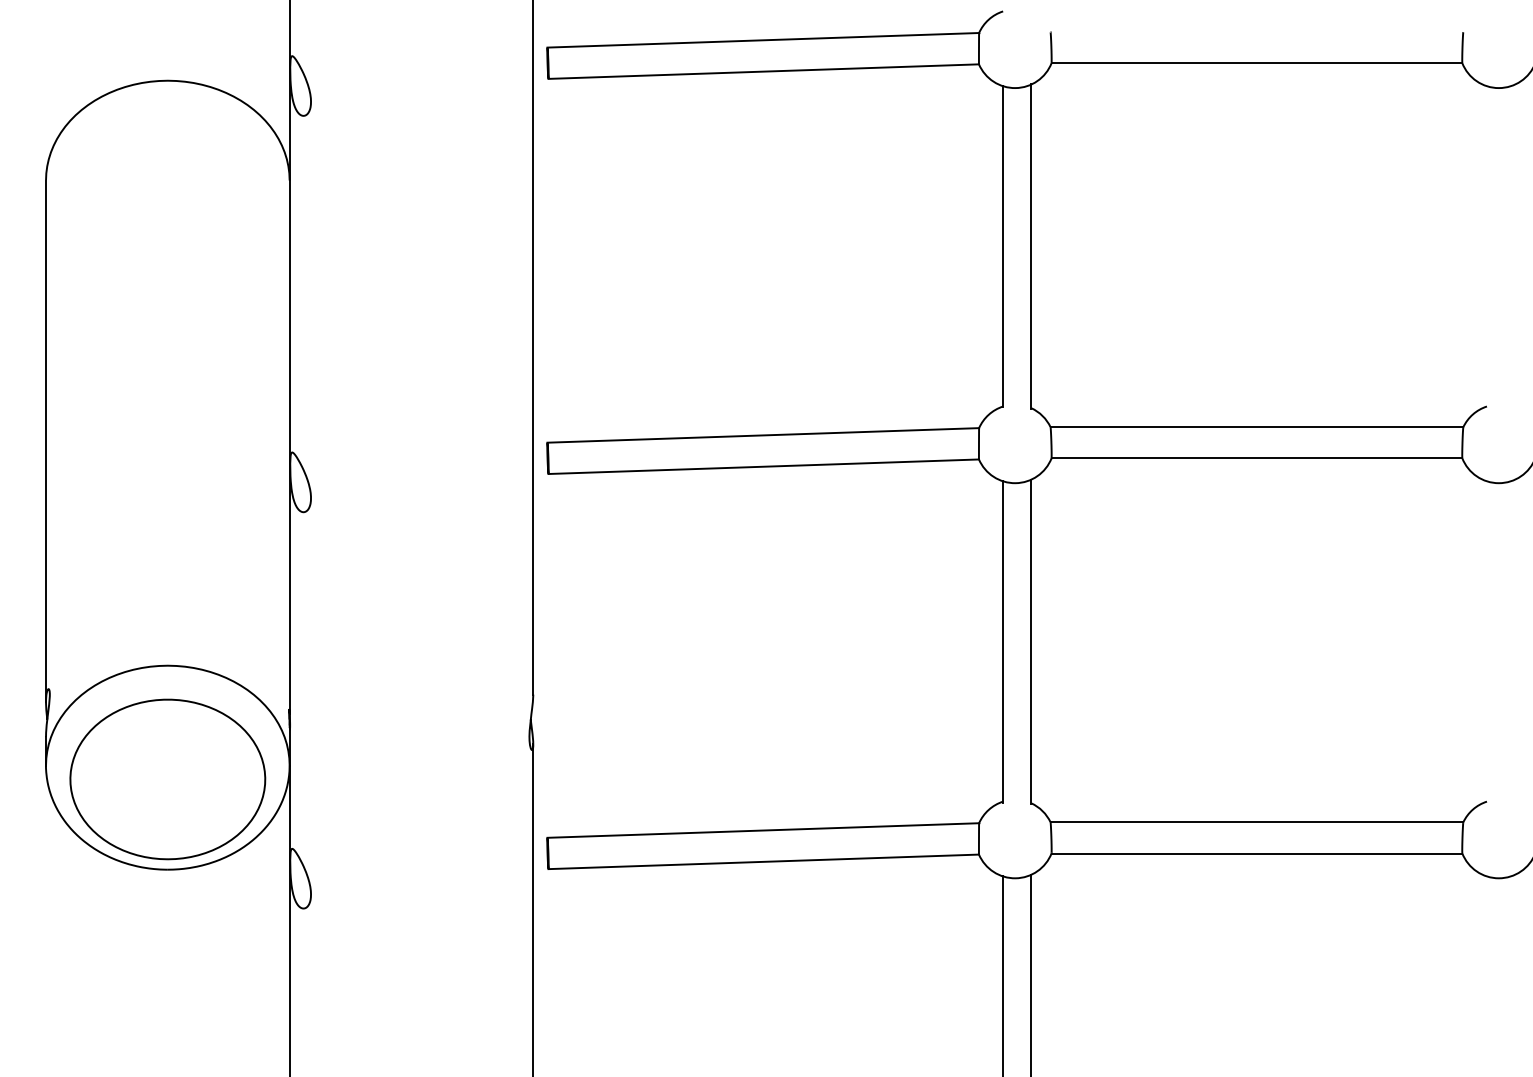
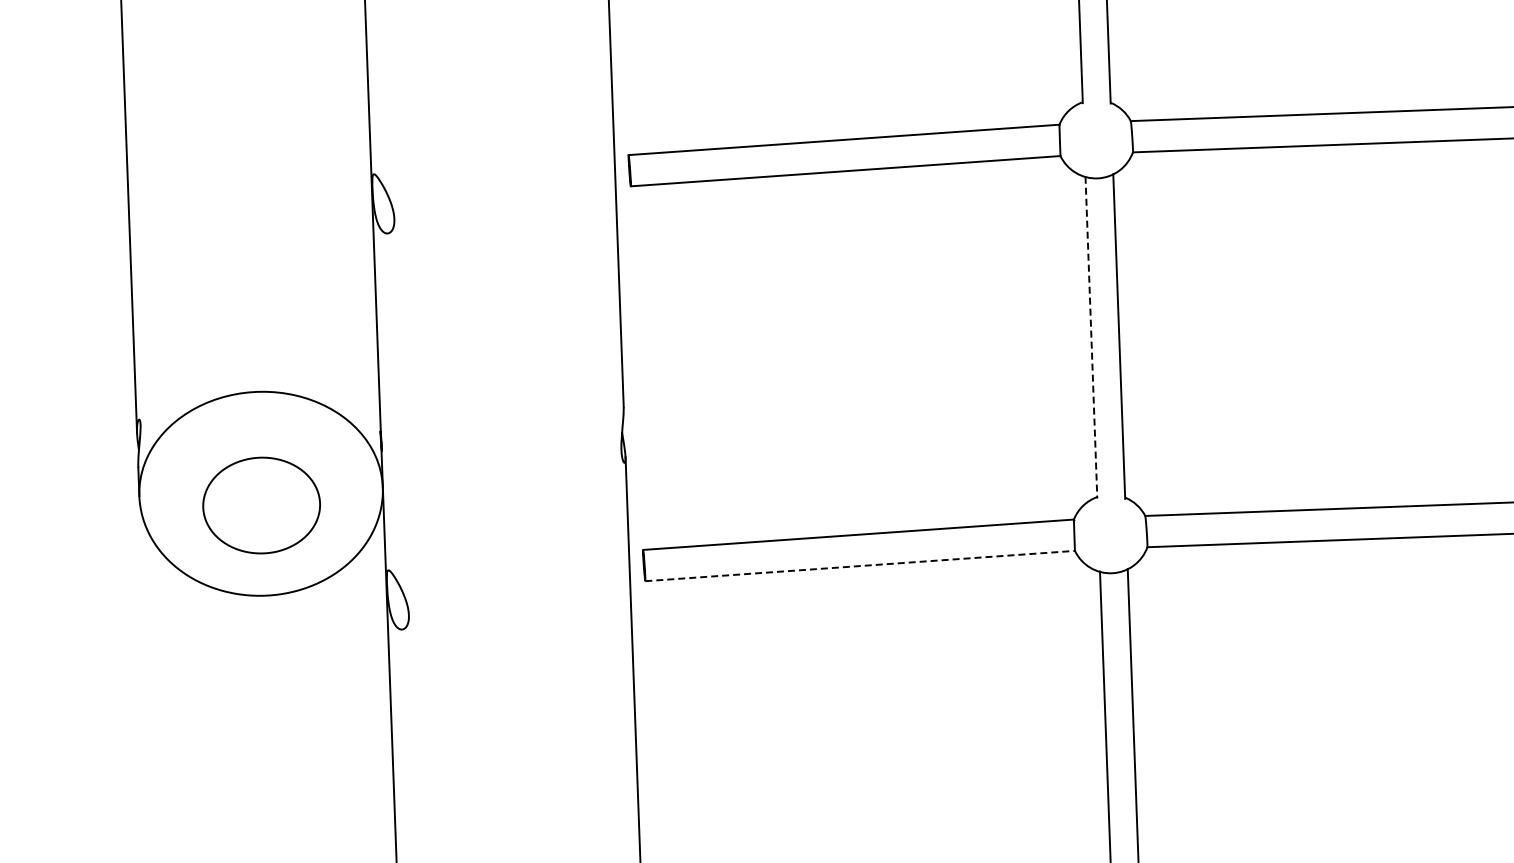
line: (1003, 642) -> (1091, 338), solid -> dashed
part: (167, 779) -> (261, 505), size x0.6
line: (764, 861) -> (860, 565), solid -> dashed

